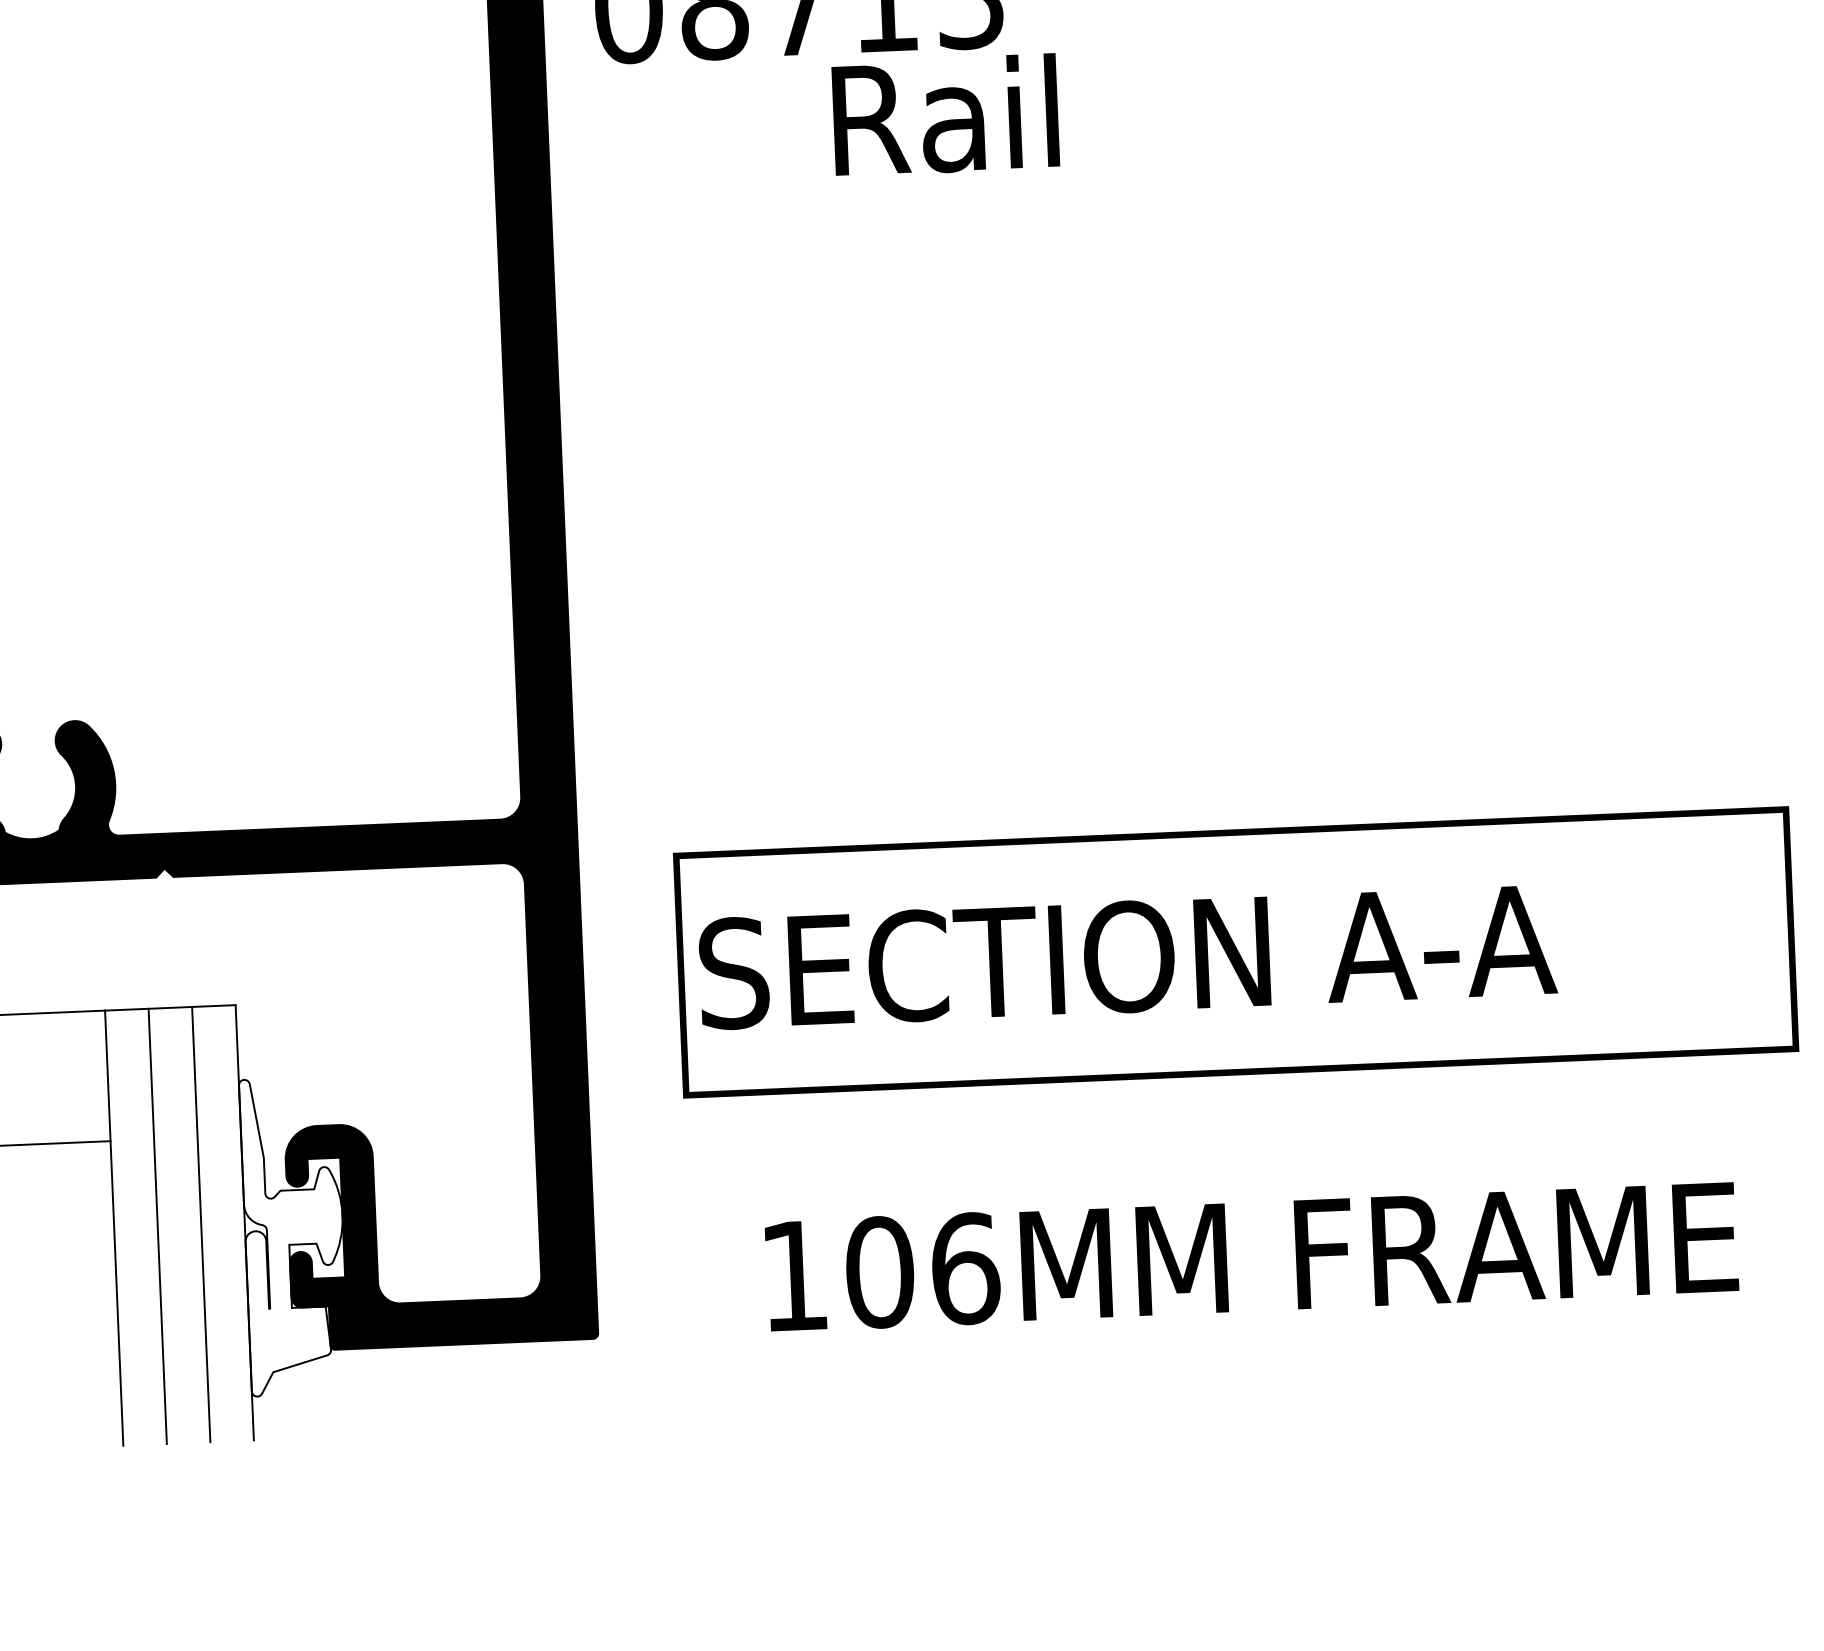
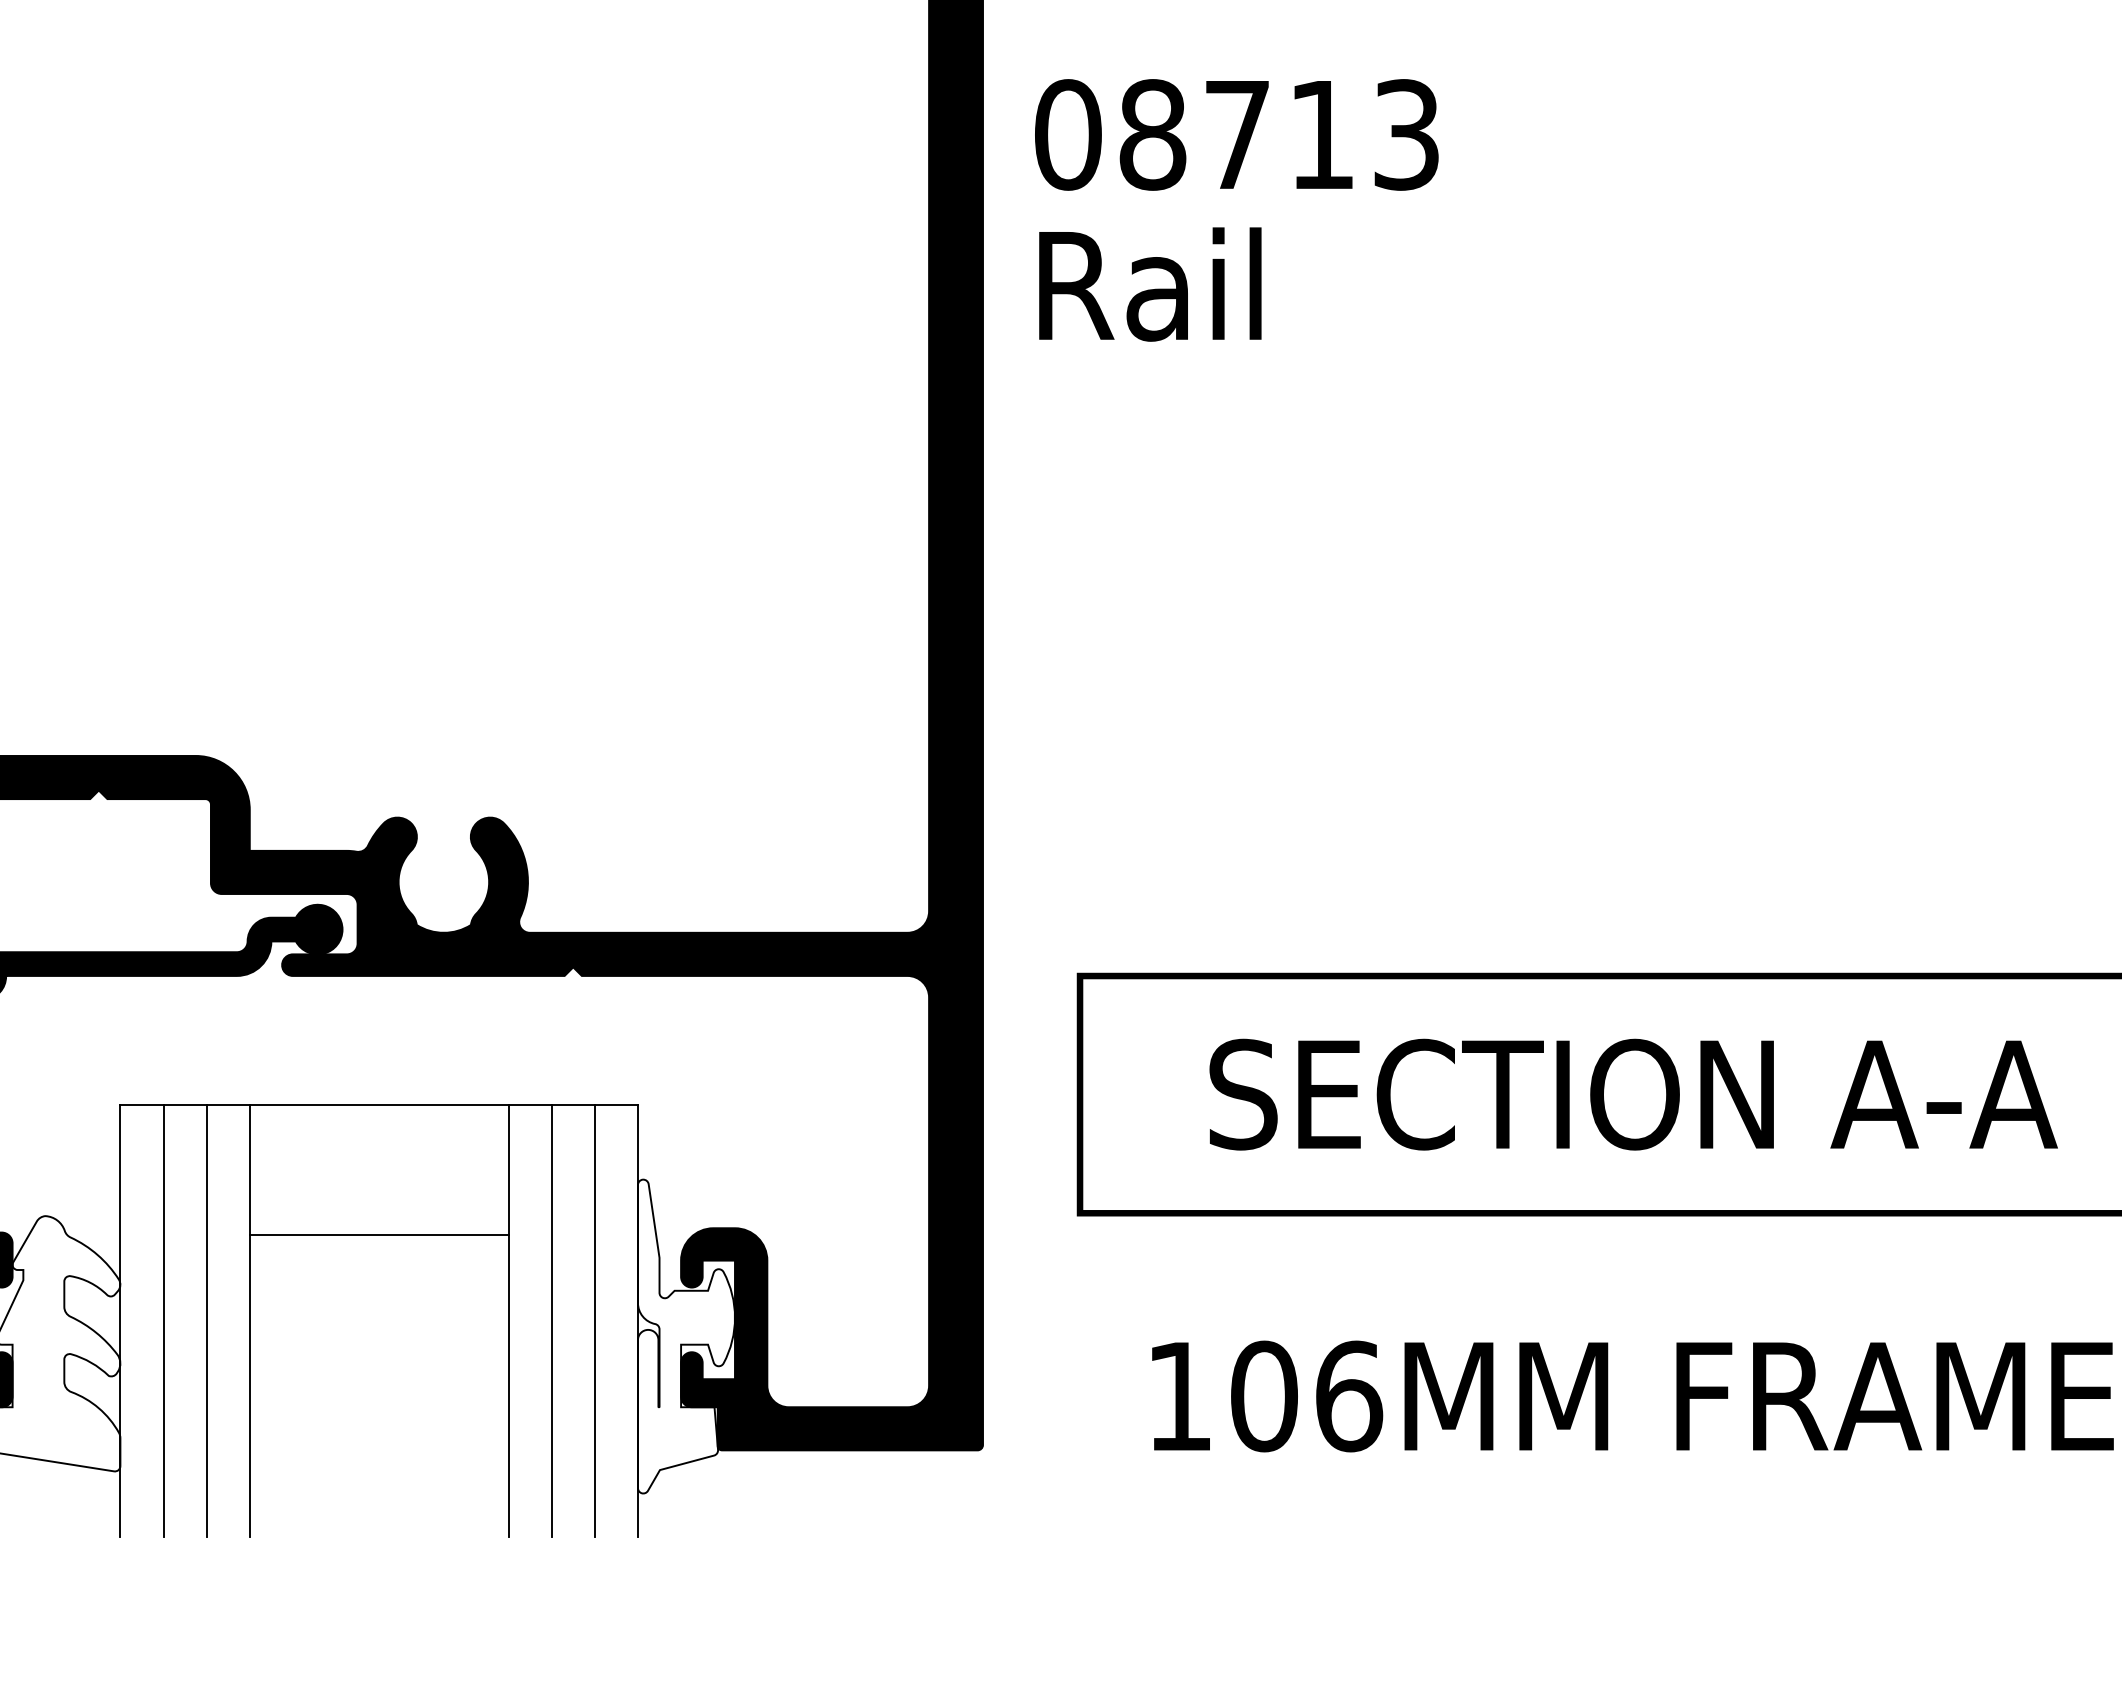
text: (945, 115) -> (1150, 284), moved
text: (1127, 956) -> (1633, 1094), moved

